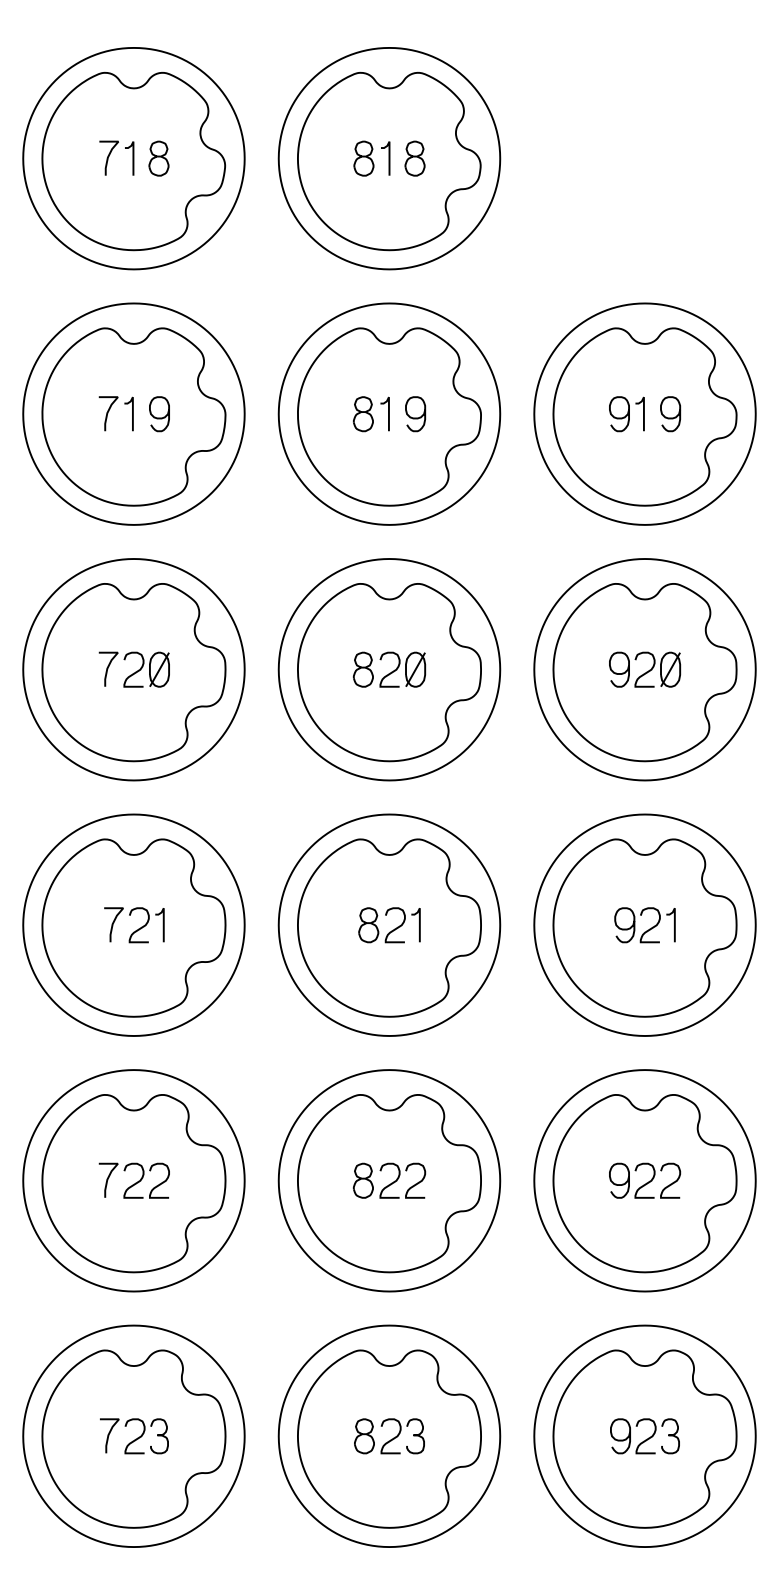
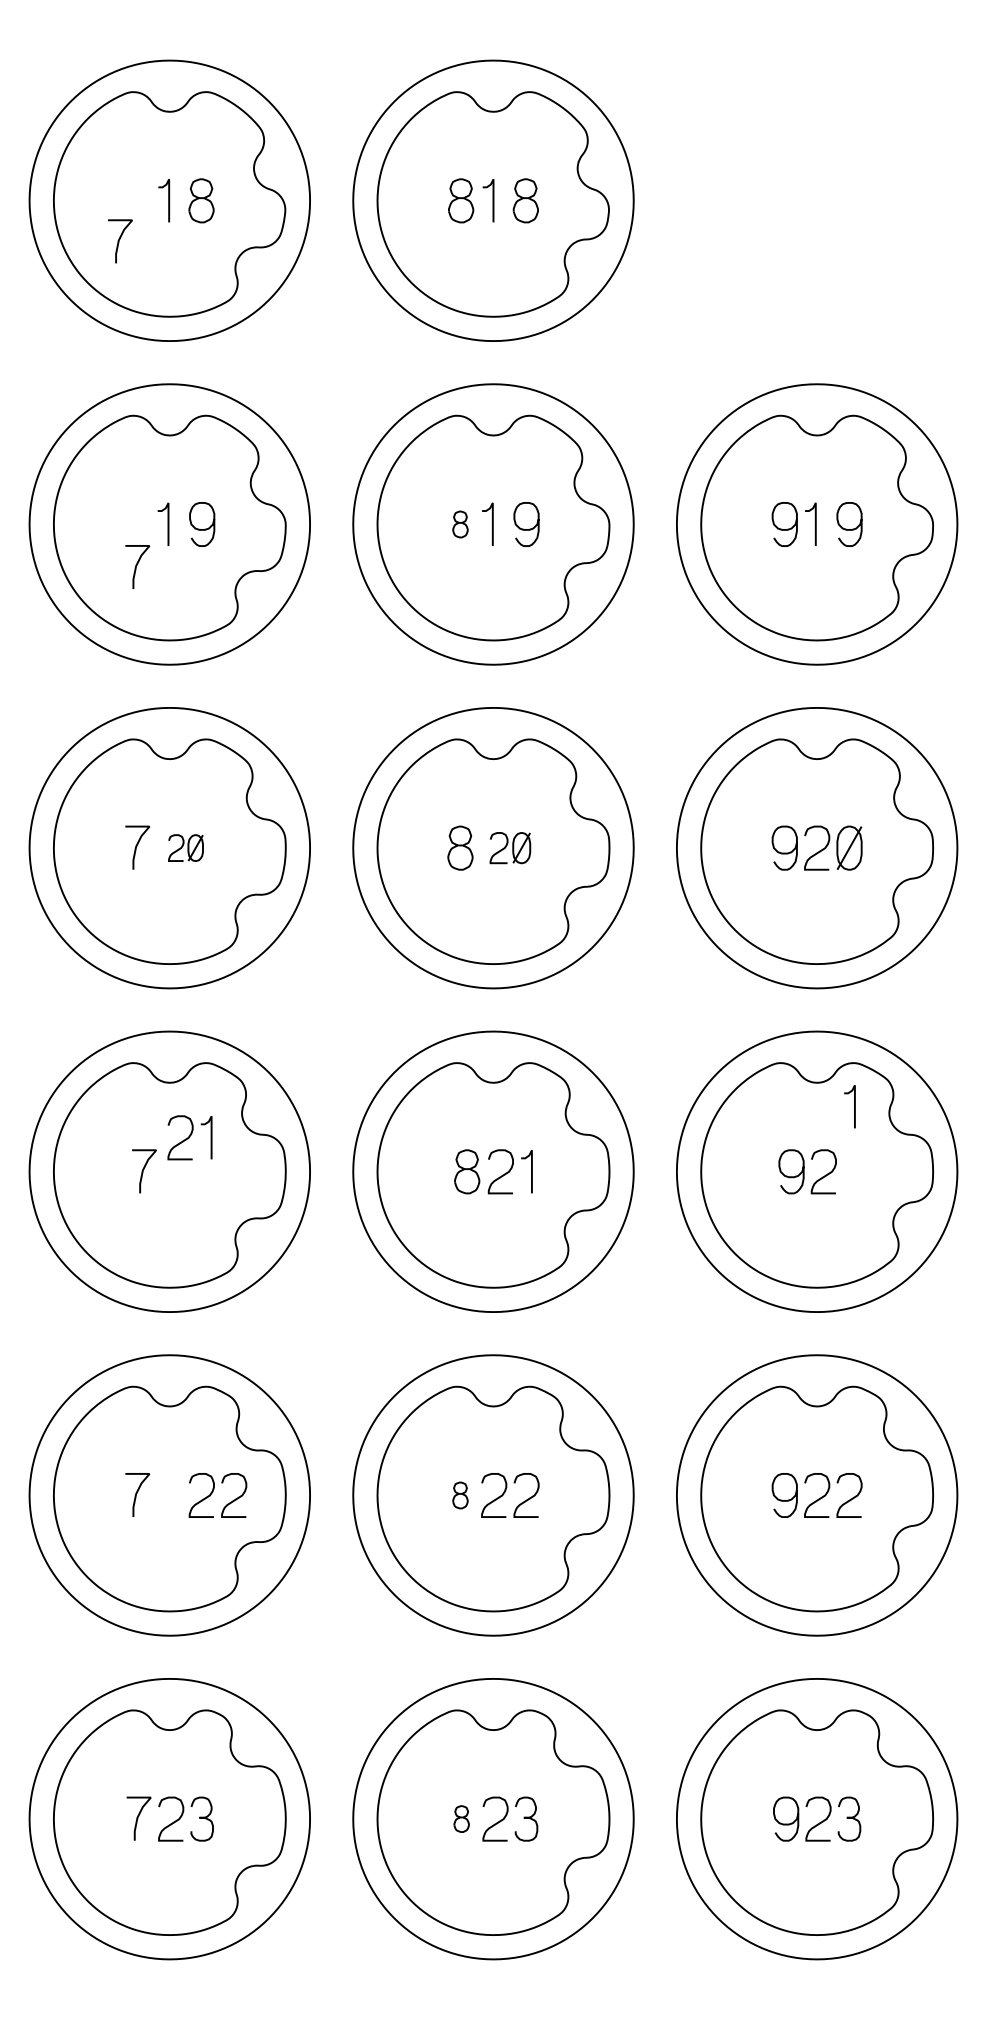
curve: (108, 158) -> (119, 241), moved
curve: (108, 412) -> (137, 565), moved
part: (363, 414) -> (460, 524), size x0.6
part: (146, 669) -> (185, 847), size x0.6
part: (402, 669) -> (510, 847), size x0.7
part: (146, 925) -> (189, 1137), moved
curve: (674, 925) -> (854, 1106), moved
part: (146, 1180) -> (217, 1495), moved
part: (363, 1180) -> (460, 1495), size x0.6
part: (364, 1435) -> (461, 1818), size x0.6

